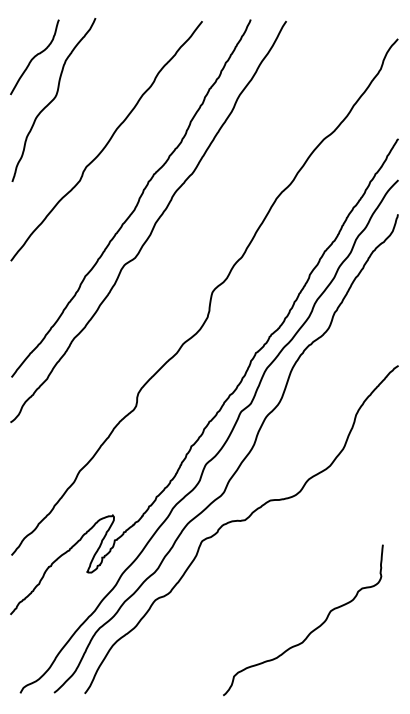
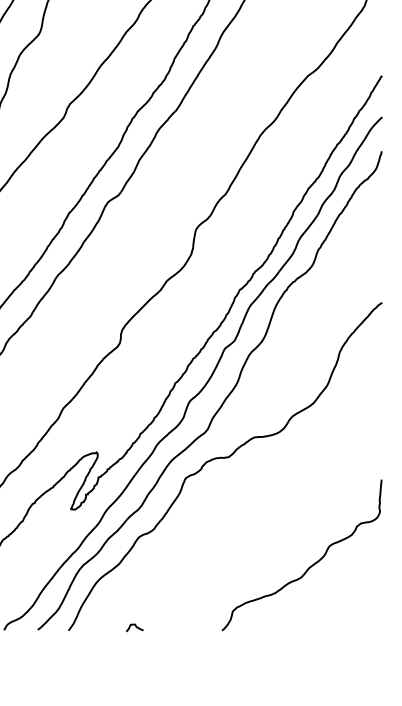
curve: (310, 631) -> (309, 566), moved
curve: (151, 689) -> (135, 626), added

